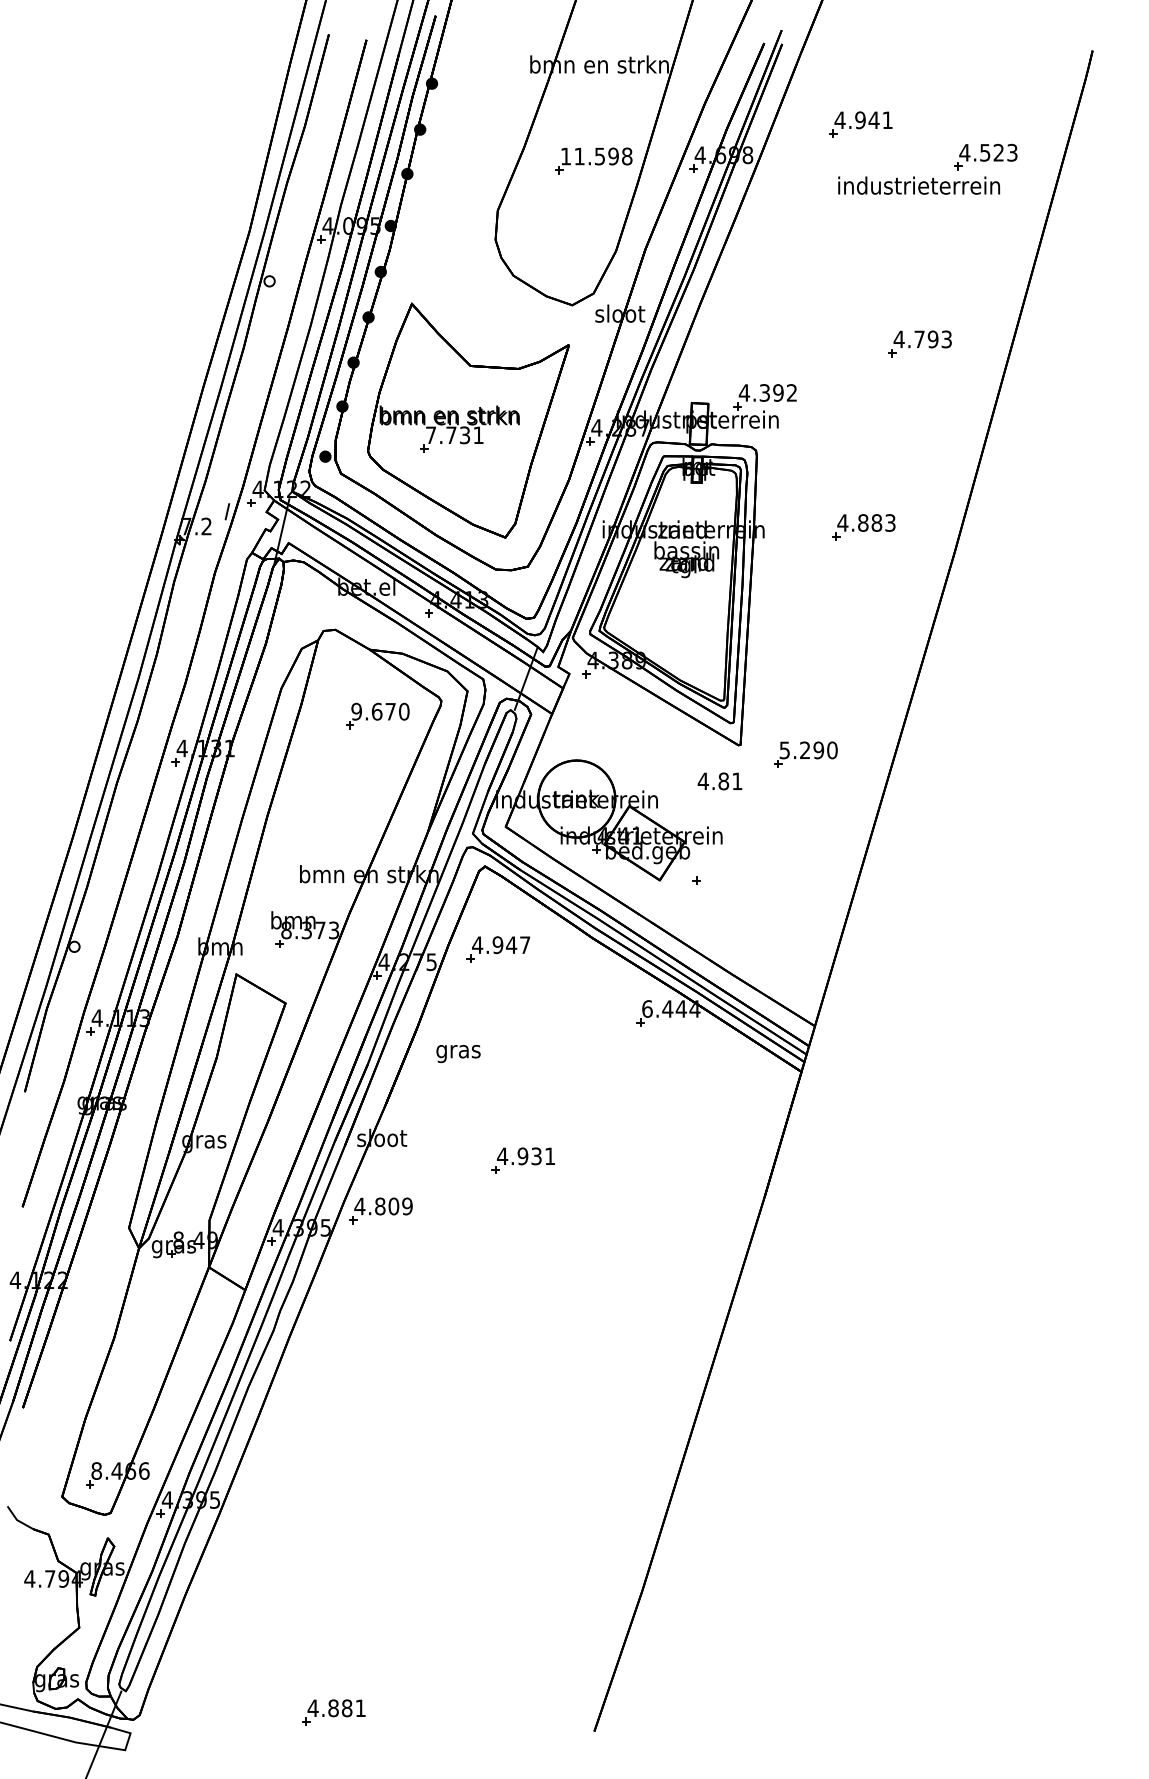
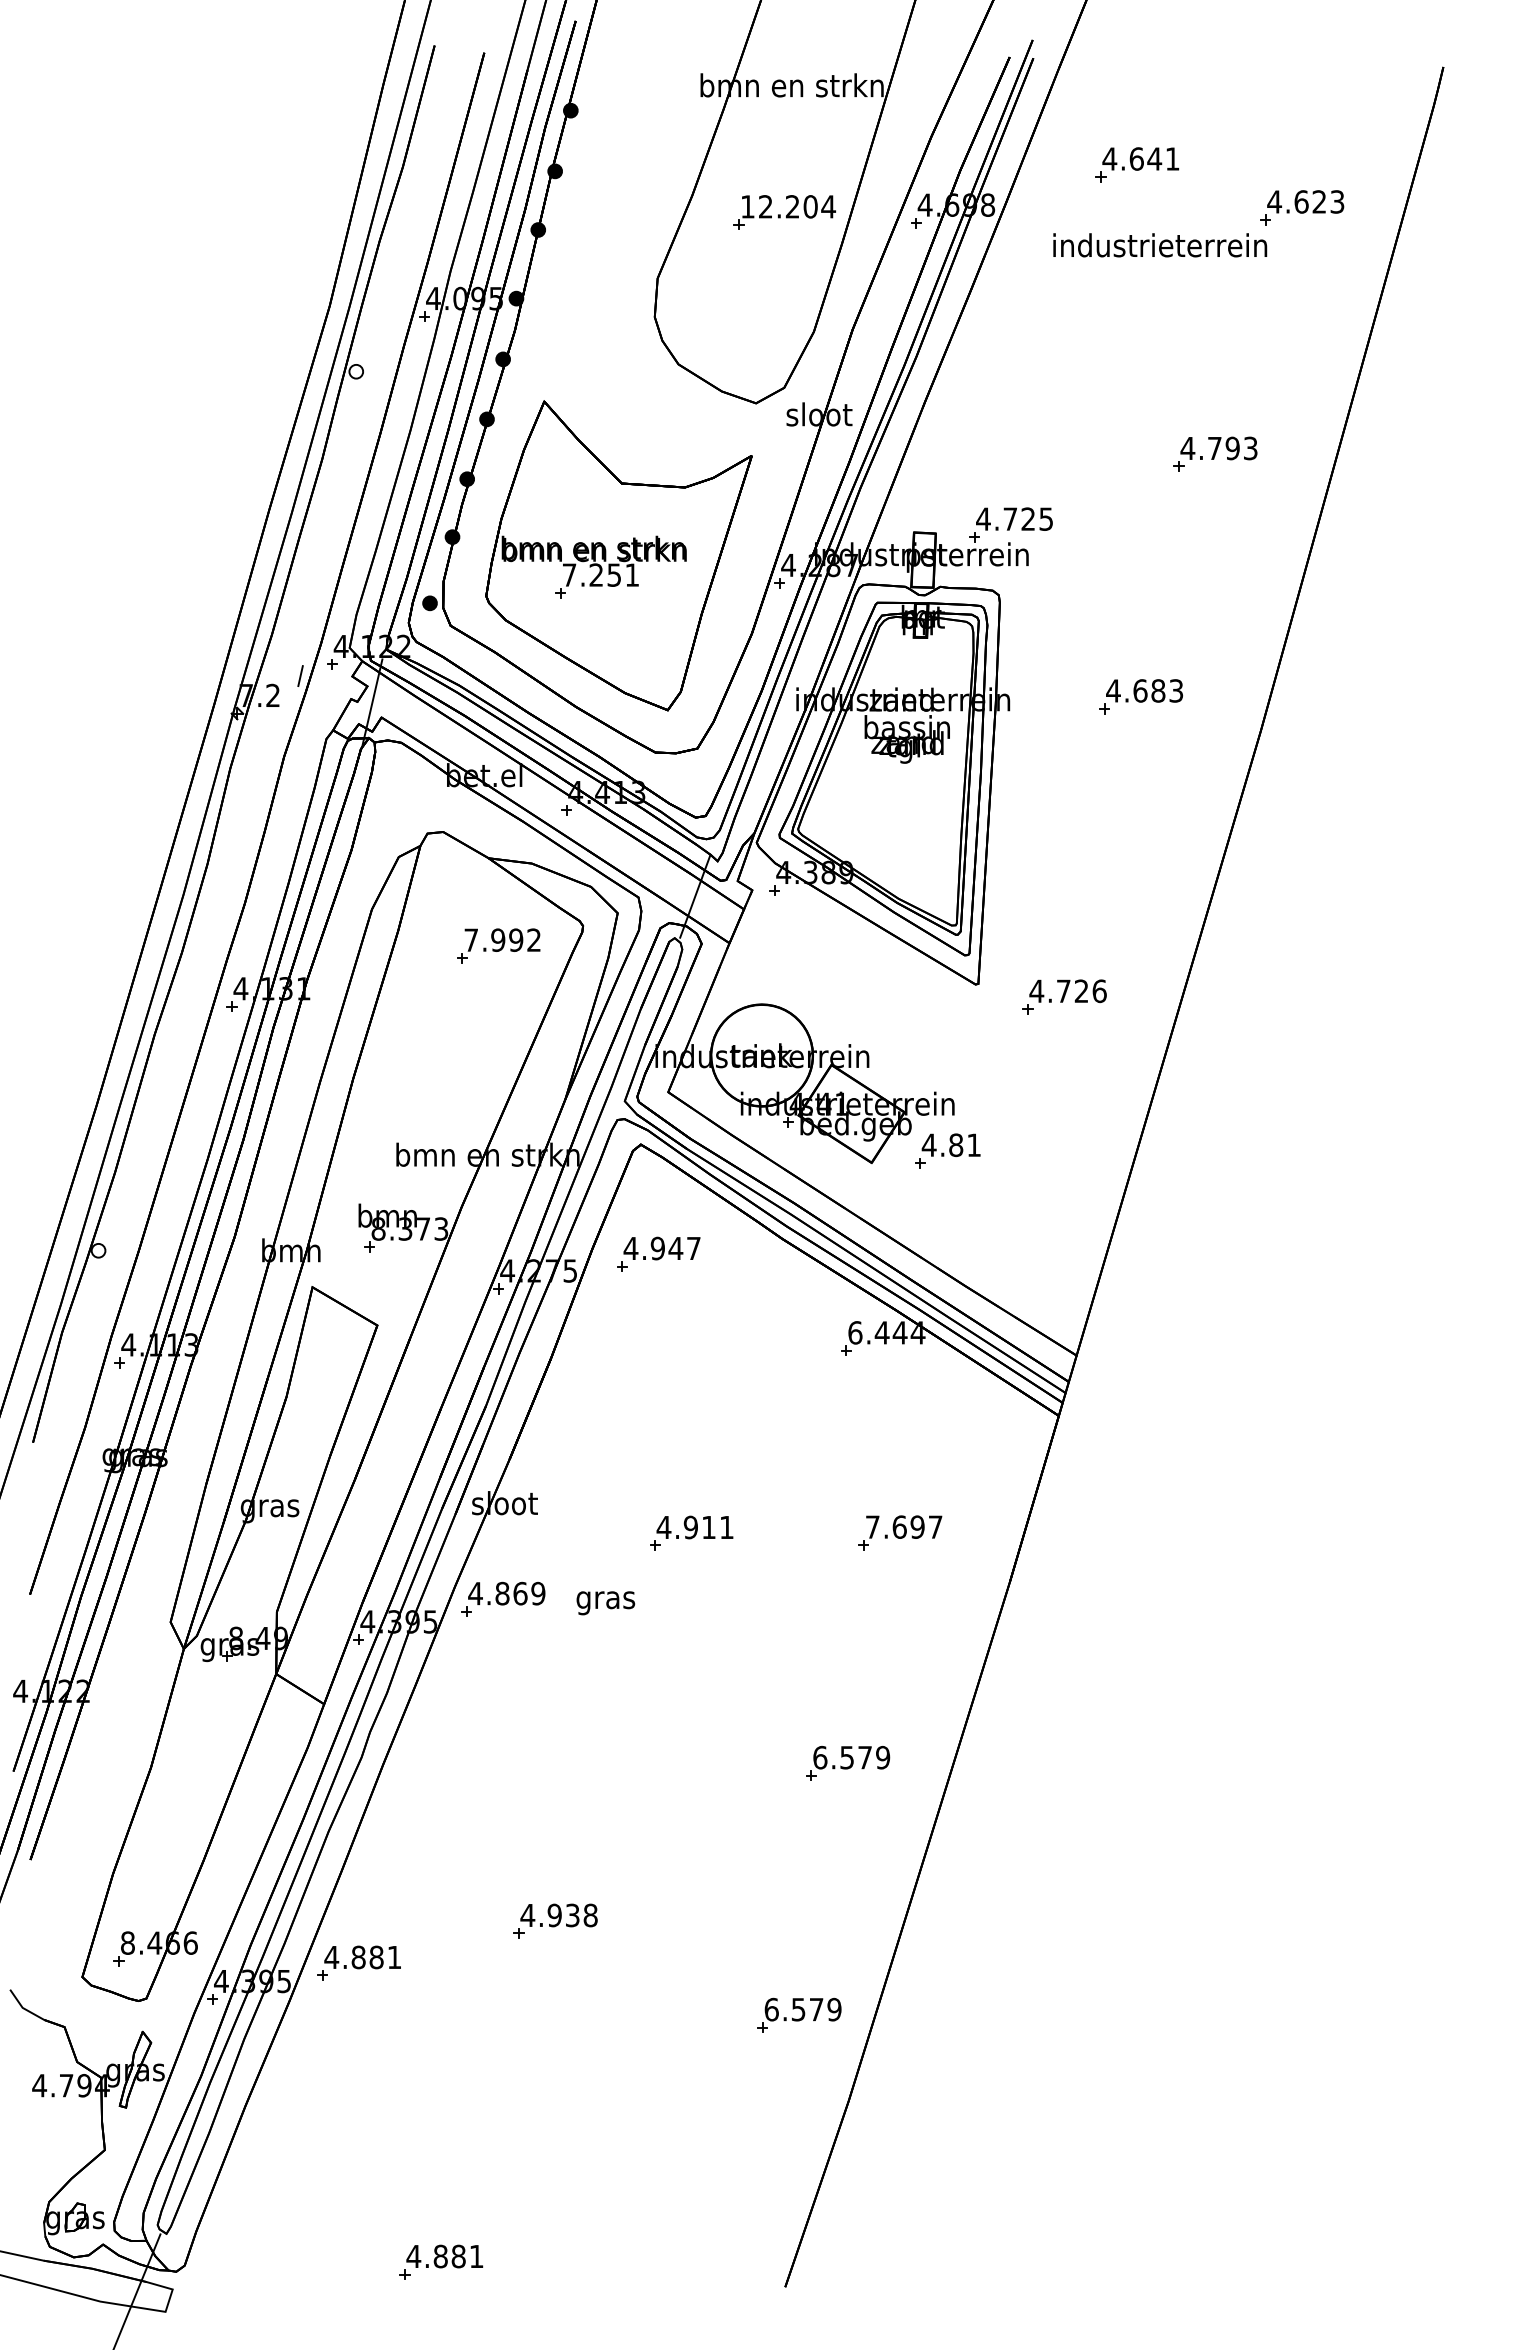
text: (860, 119) -> (1136, 158), 4.941 -> 4.641
text: (985, 152) -> (1301, 201), 4.523 -> 4.623
text: (603, 156) -> (797, 206), 11.598 -> 12.204
text: (919, 185) -> (1160, 245), moved
text: (777, 392) -> (1027, 518), 4.392 -> 4.725
text: (458, 434) -> (605, 574), 7.731 -> 7.251
text: (863, 522) -> (1140, 690), 4.883 -> 4.683
text: (380, 711) -> (502, 939), 9.670 -> 7.992
text: (808, 750) -> (1067, 991), 5.290 -> 4.726
text: (719, 780) -> (950, 1144), moved
text: (458, 1054) -> (605, 1603), moved
text: (536, 1156) -> (708, 1527), 4.931 -> 4.911
part: (681, 1160) -> (900, 1532), added
text: (393, 1206) -> (520, 1593), 4.809 -> 4.869
part: (642, 1335) -> (848, 1763), added
part: (420, 1453) -> (555, 1920), added
part: (271, 1485) -> (358, 1962), added
part: (605, 1525) -> (799, 2014), added

